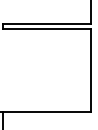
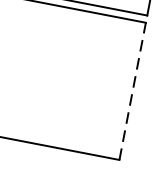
line: (91, 70) -> (133, 91), solid -> dashed

